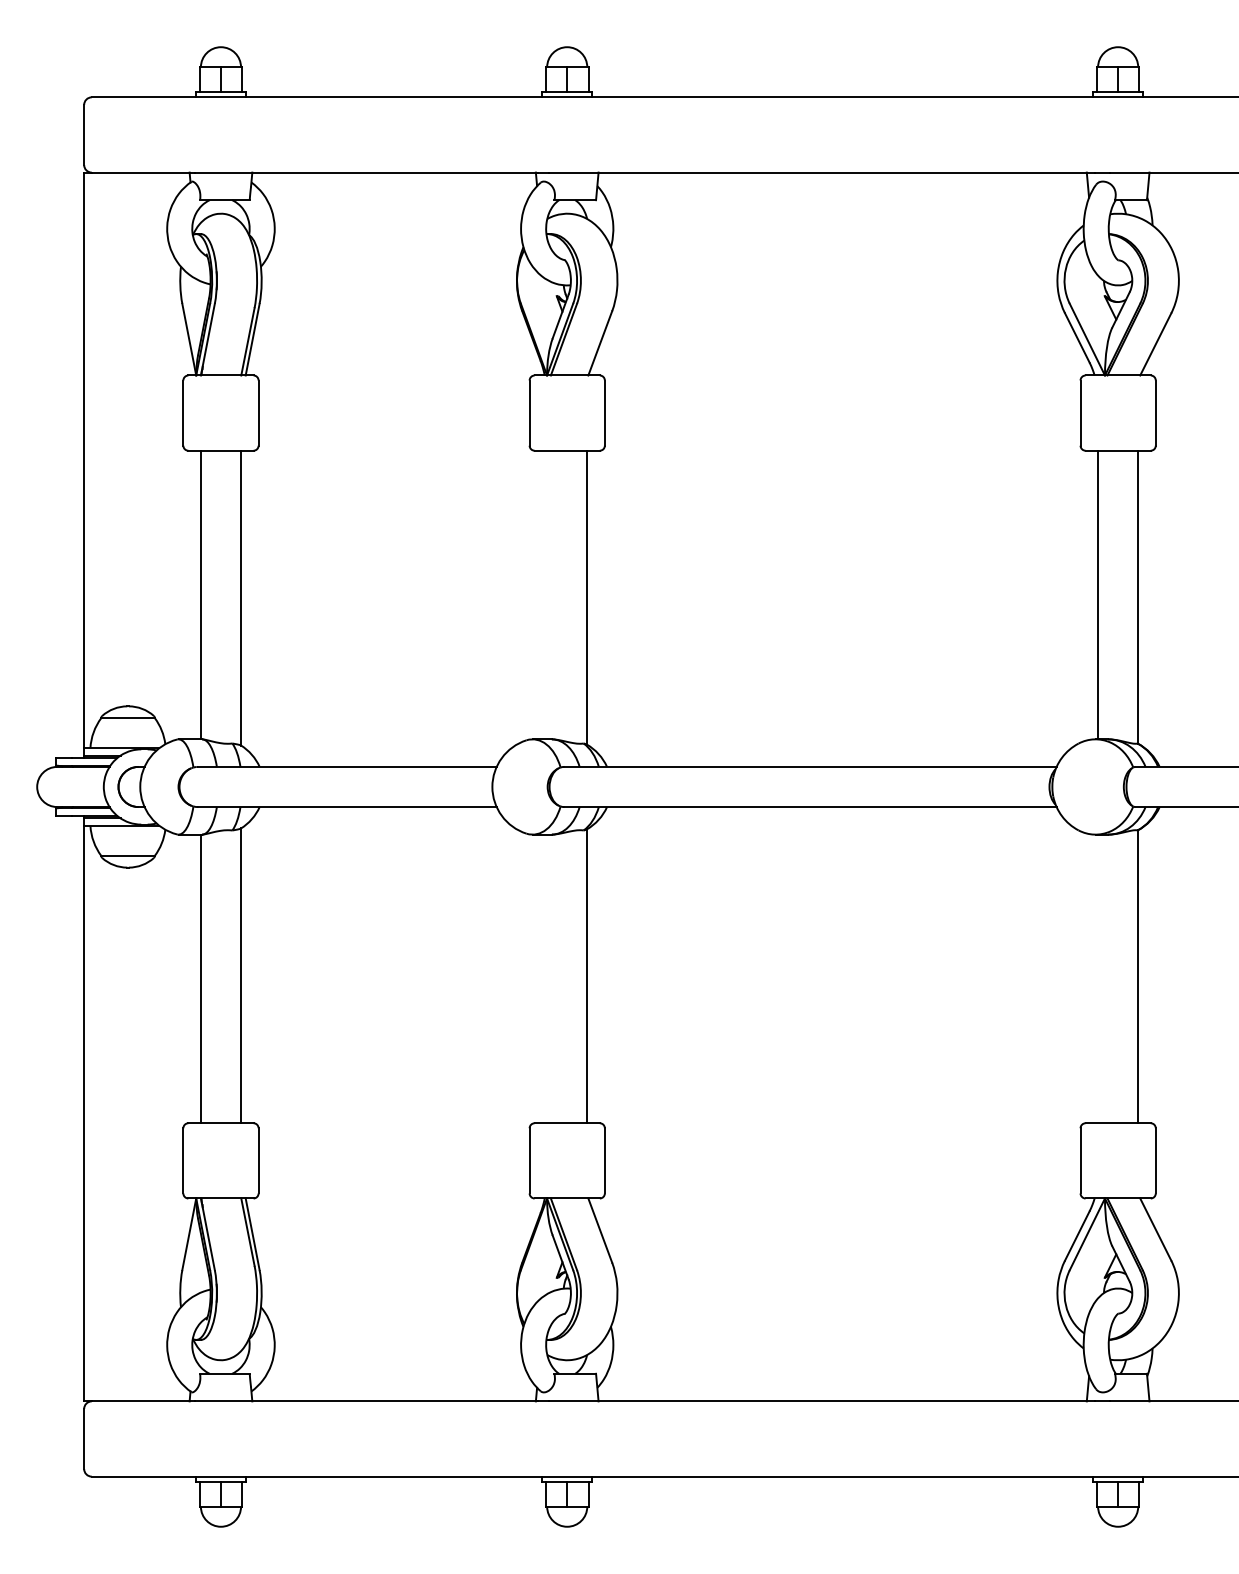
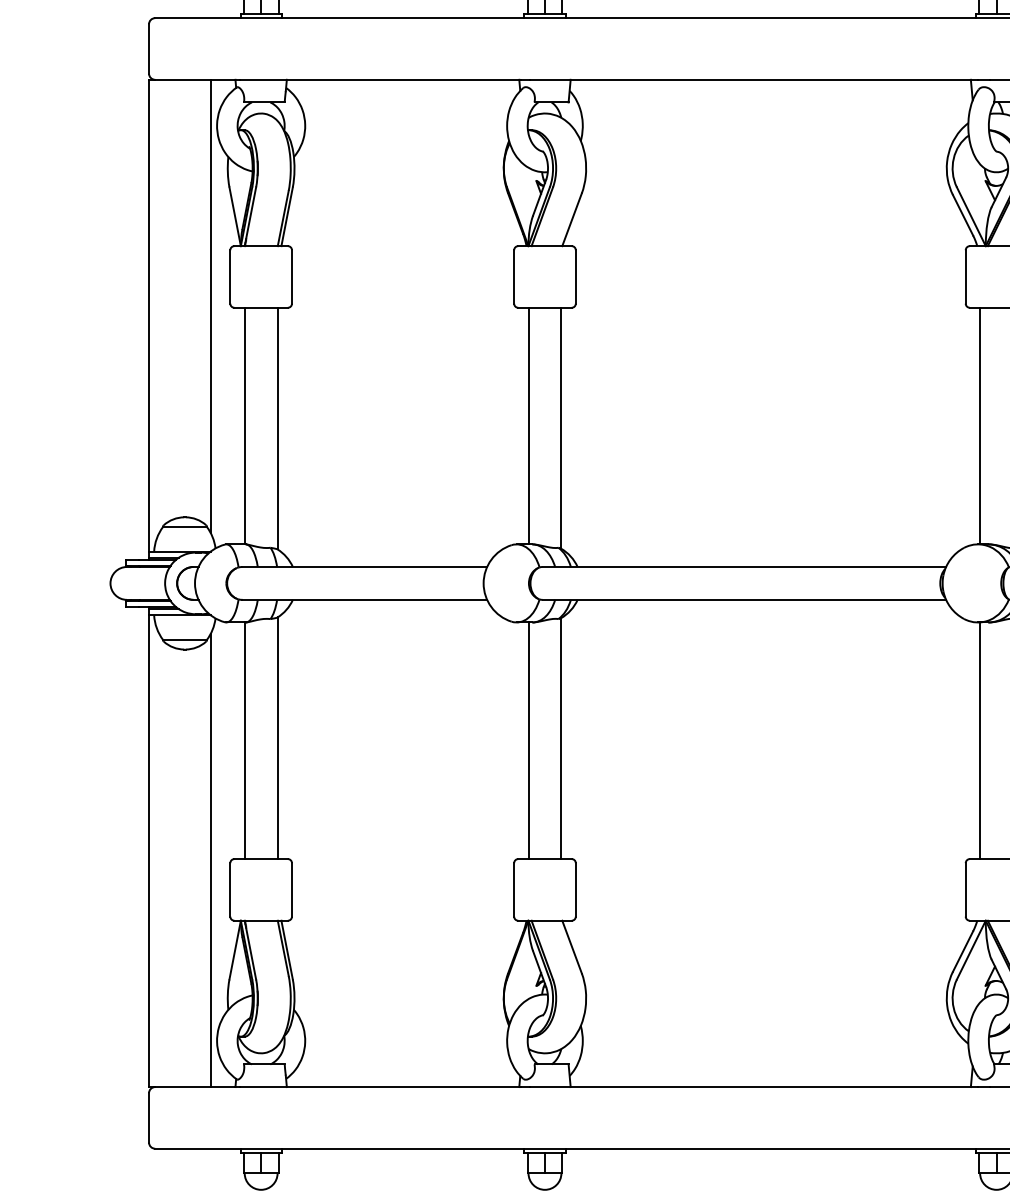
line: (159, 448) -> (210, 305), added
line: (547, 594) -> (528, 425), added
line: (547, 978) -> (528, 740), added
line: (1098, 978) -> (980, 740), added
line: (159, 1124) -> (210, 860), added

